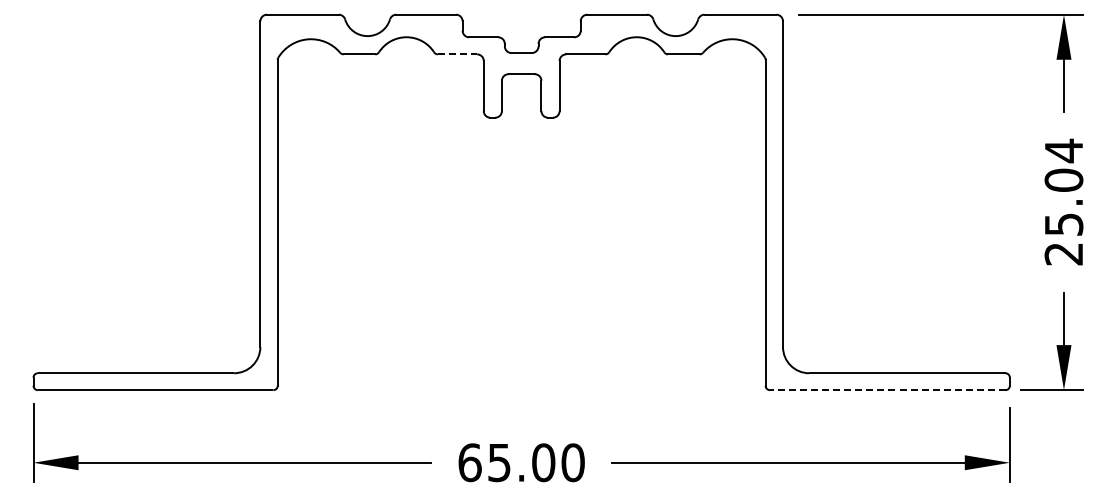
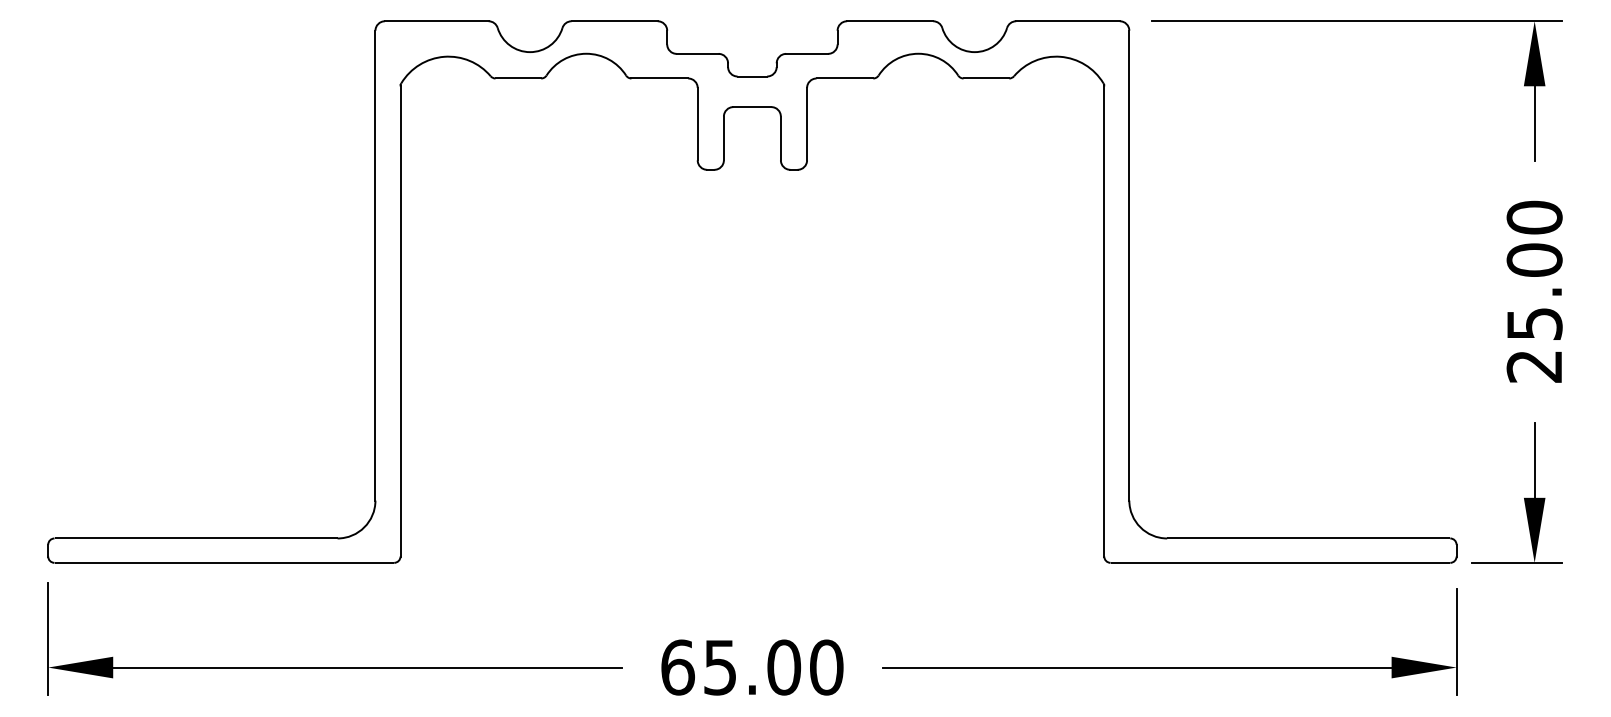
line: (457, 54) -> (659, 78), dashed -> solid
text: (1063, 150) -> (1533, 217), 25.04 -> 25.00
line: (887, 390) -> (1280, 563), dashed -> solid

